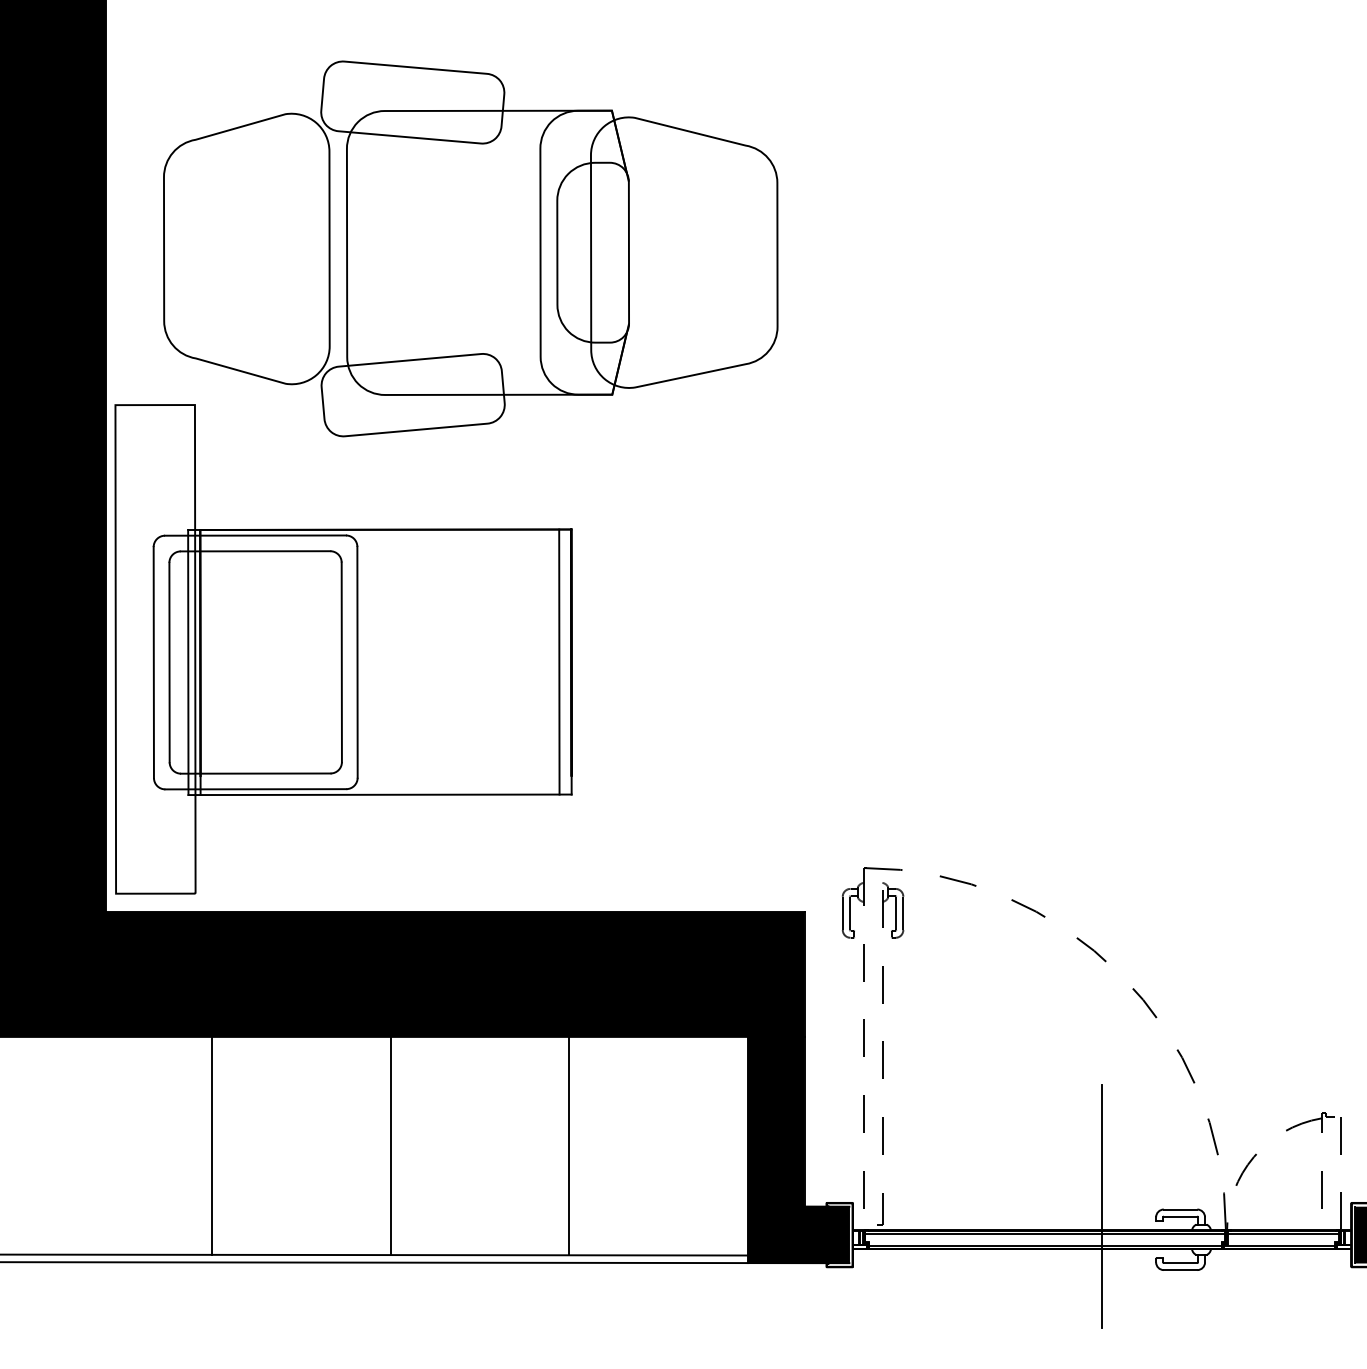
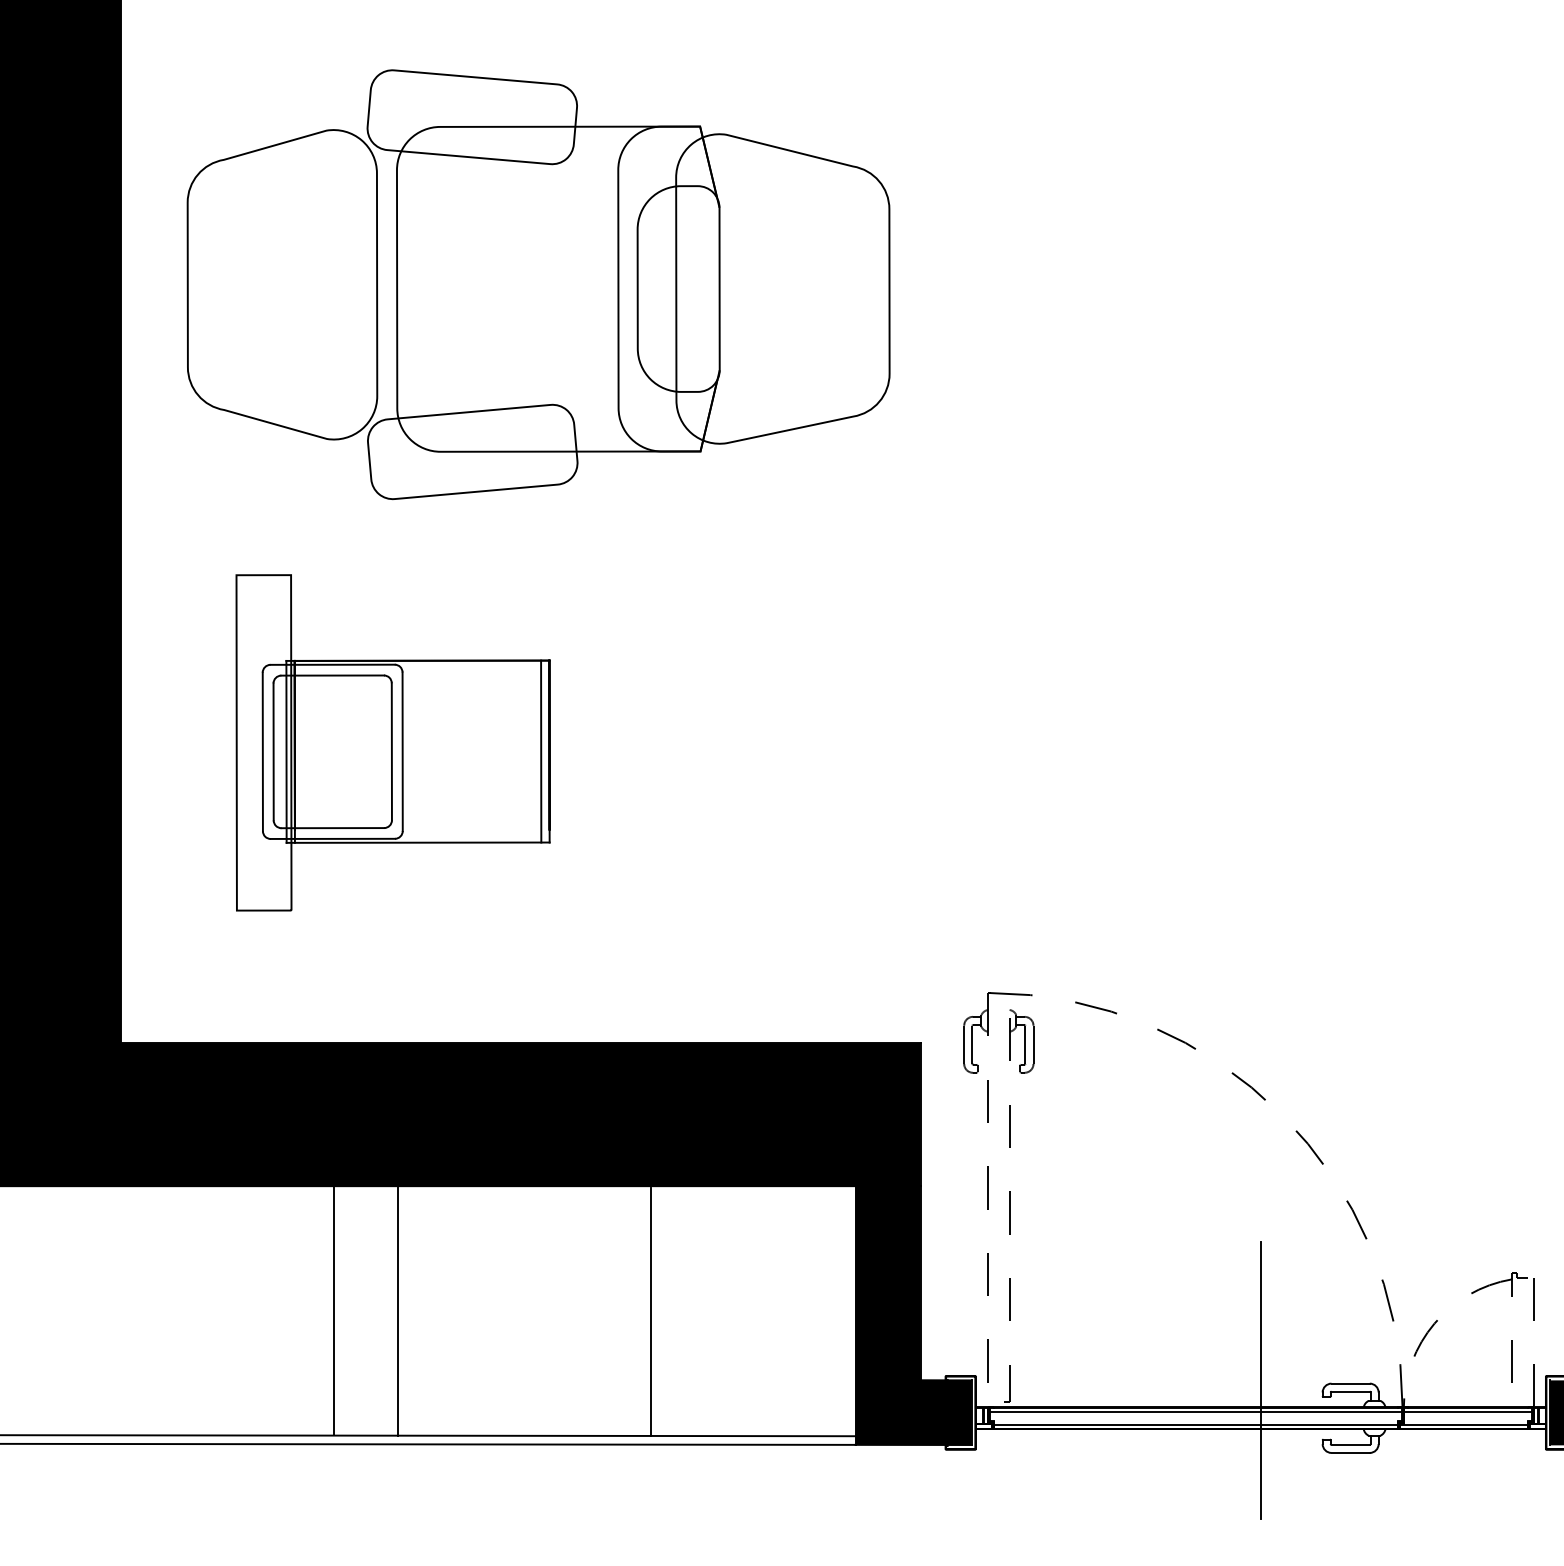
part: (343, 649) -> (393, 742), size x0.6
line: (212, 1145) -> (334, 1310), moved
line: (390, 1146) -> (397, 1311), moved

